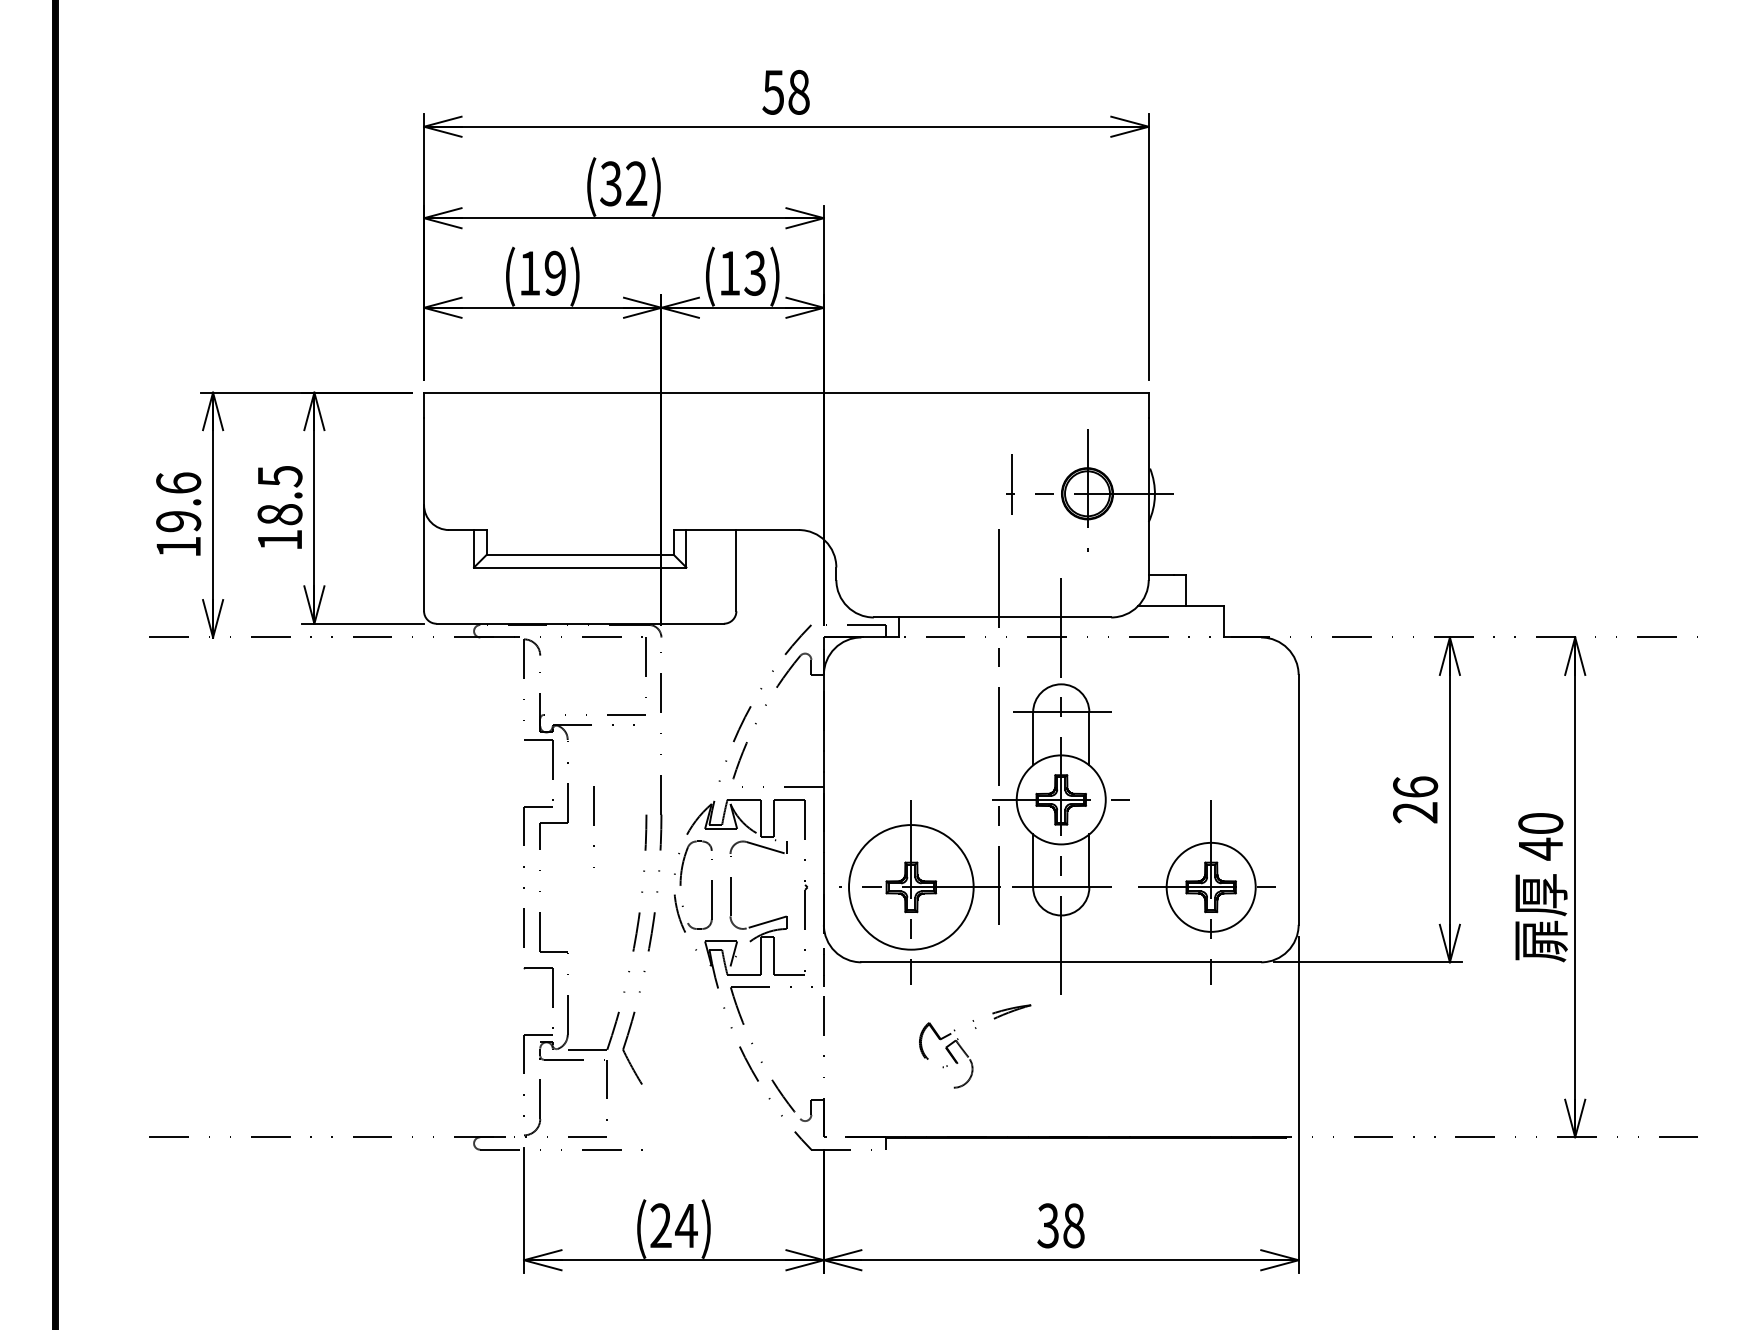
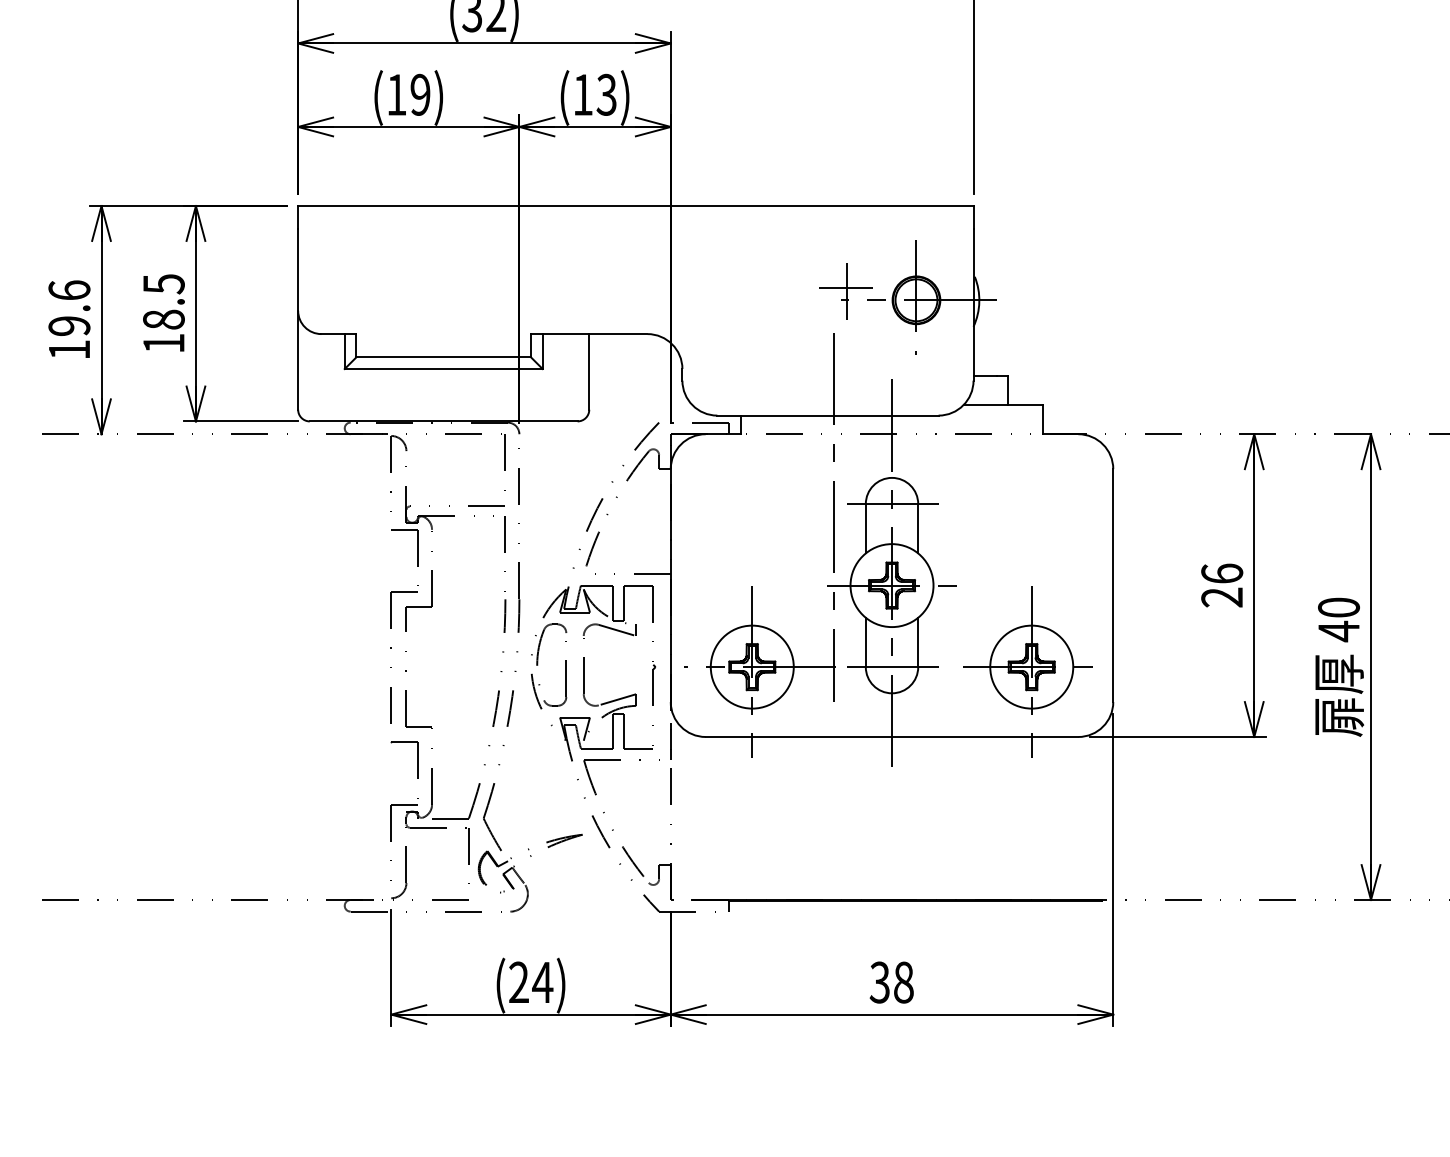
line: (1011, 480) -> (845, 287), added
line: (593, 825) -> (504, 552), moved
circle: (910, 886) -> (751, 666), size x0.71
part: (965, 1051) -> (521, 877), moved

